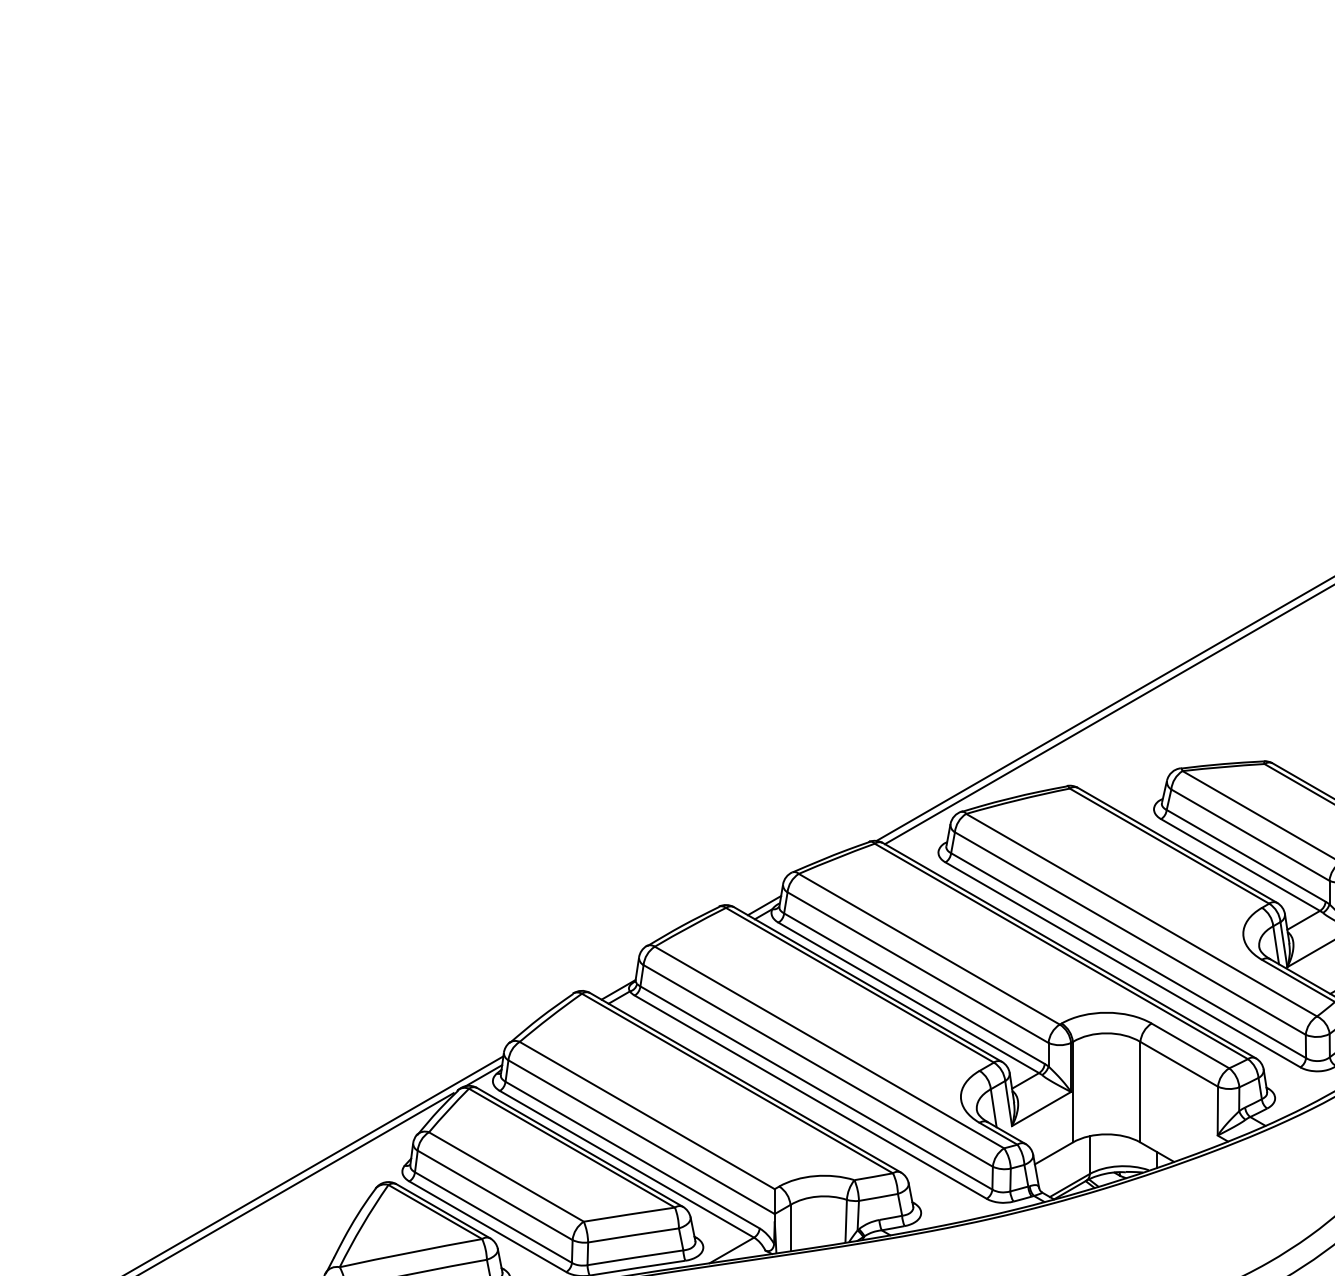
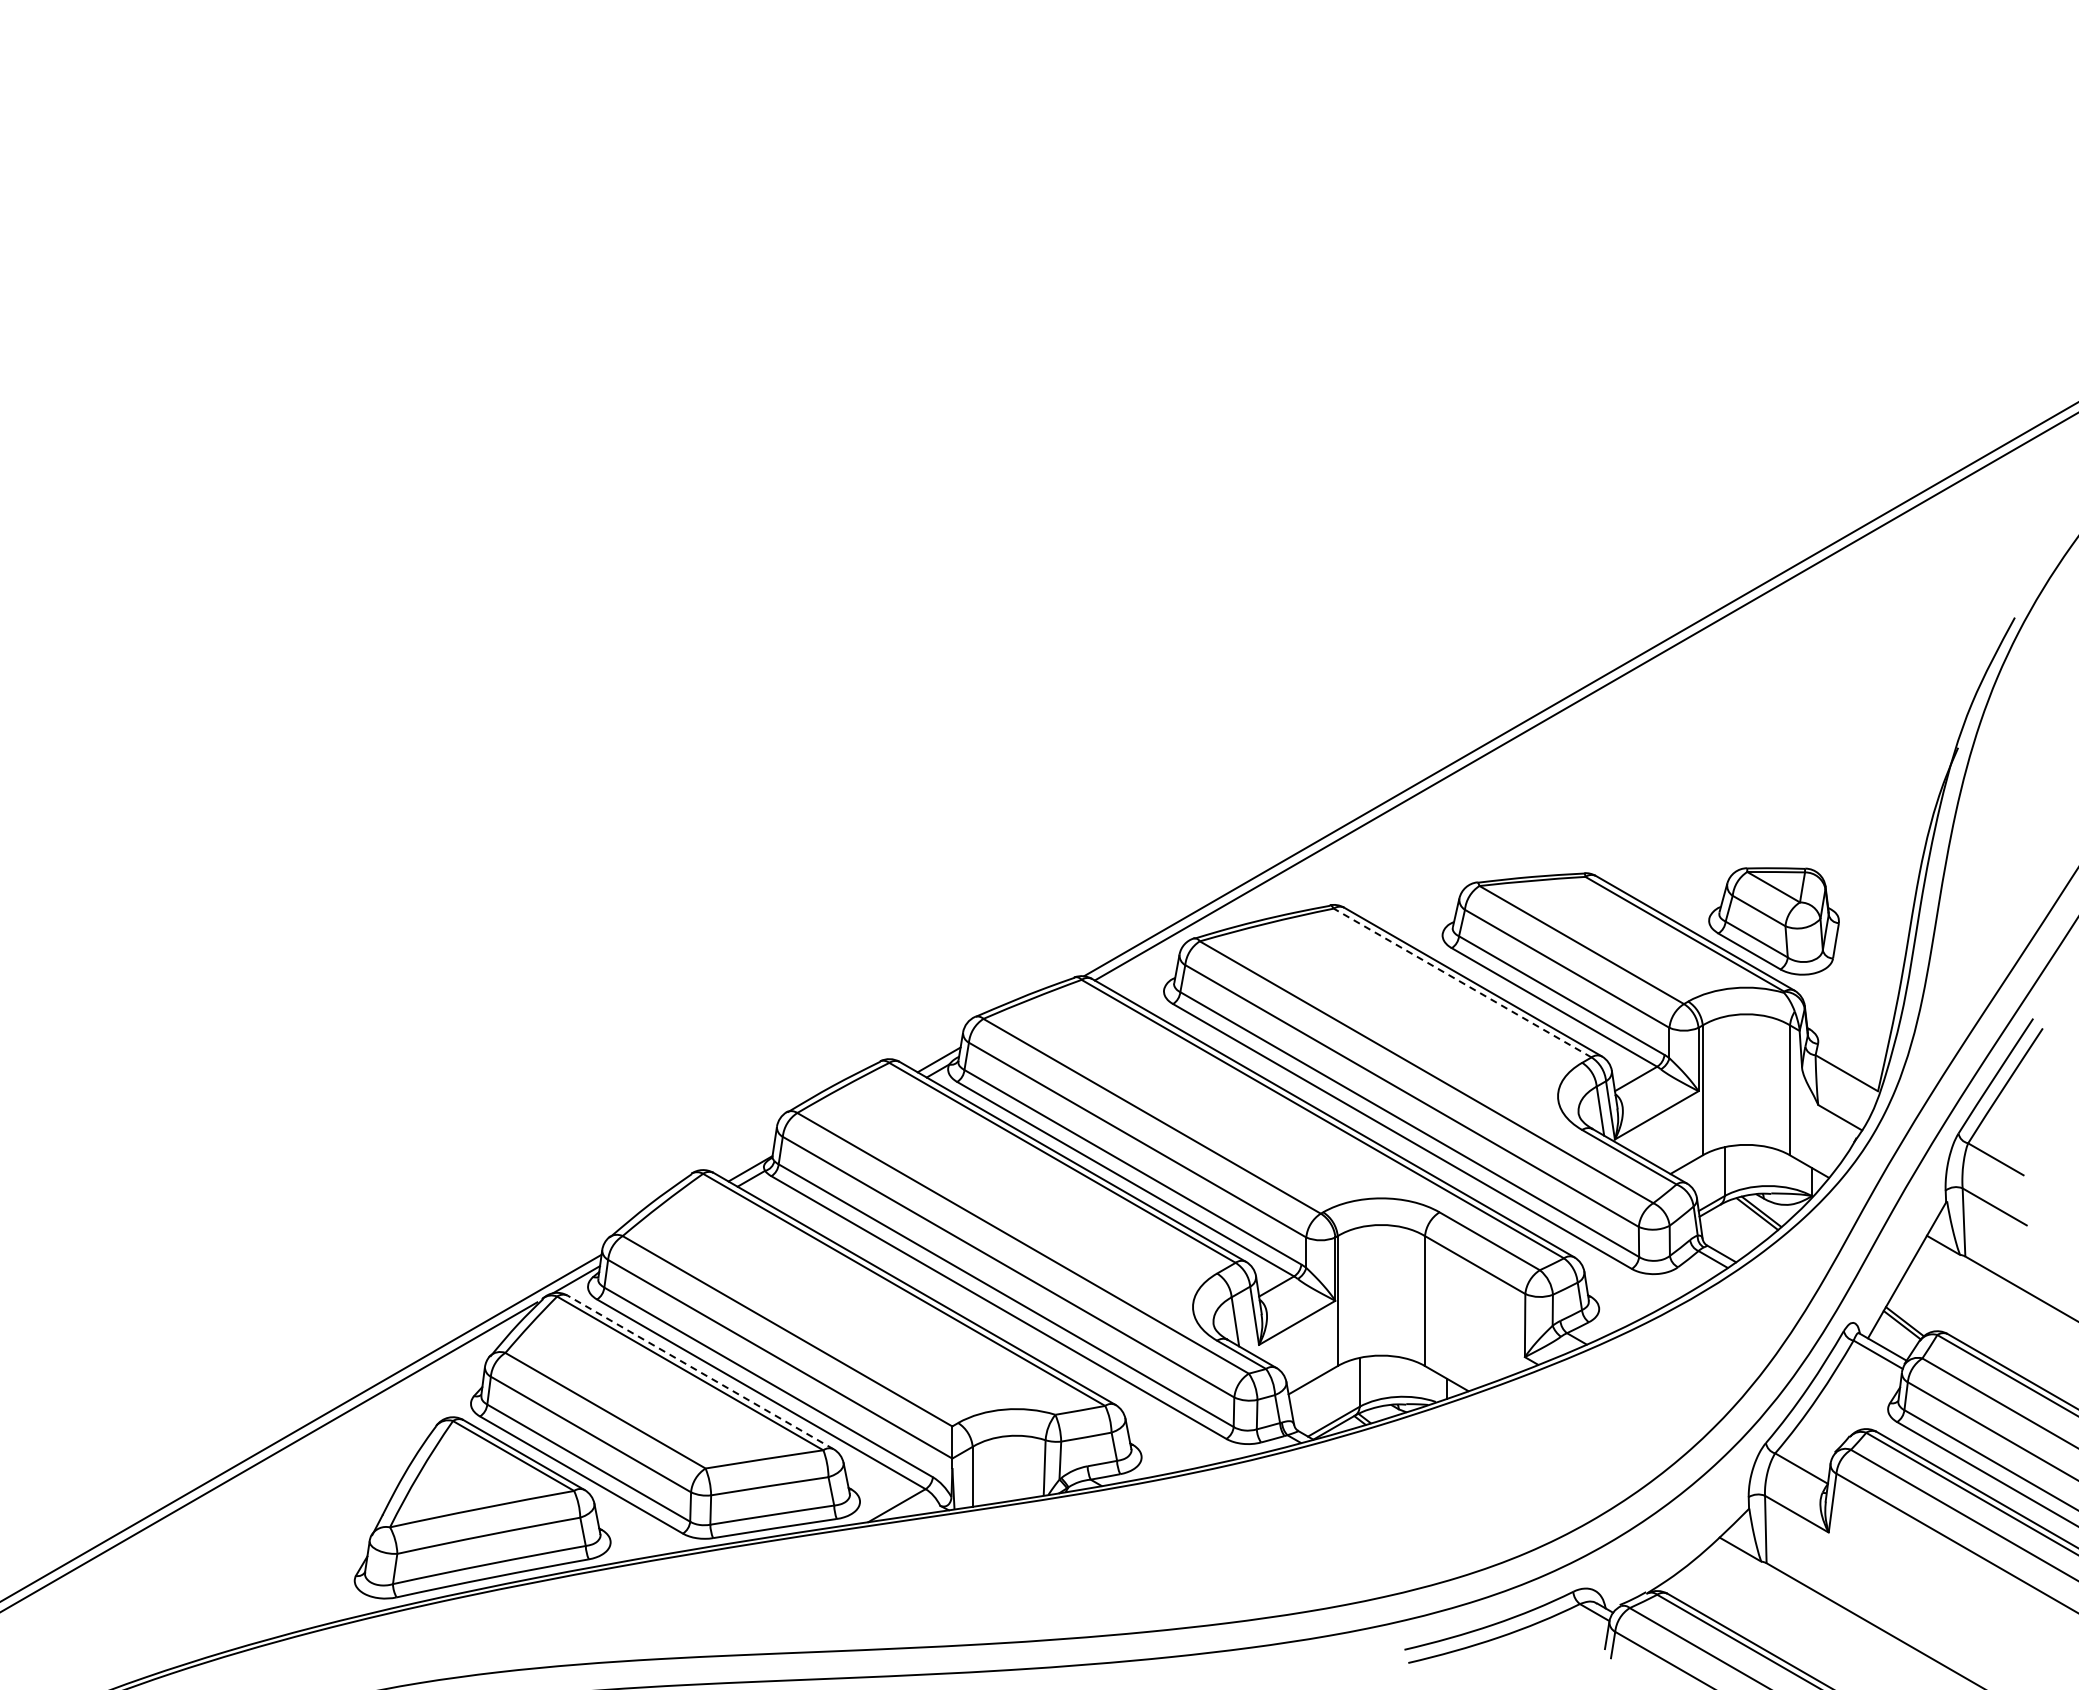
line: (1169, 846) -> (1462, 983), solid -> dashed
line: (579, 1147) -> (700, 1372), solid -> dashed

